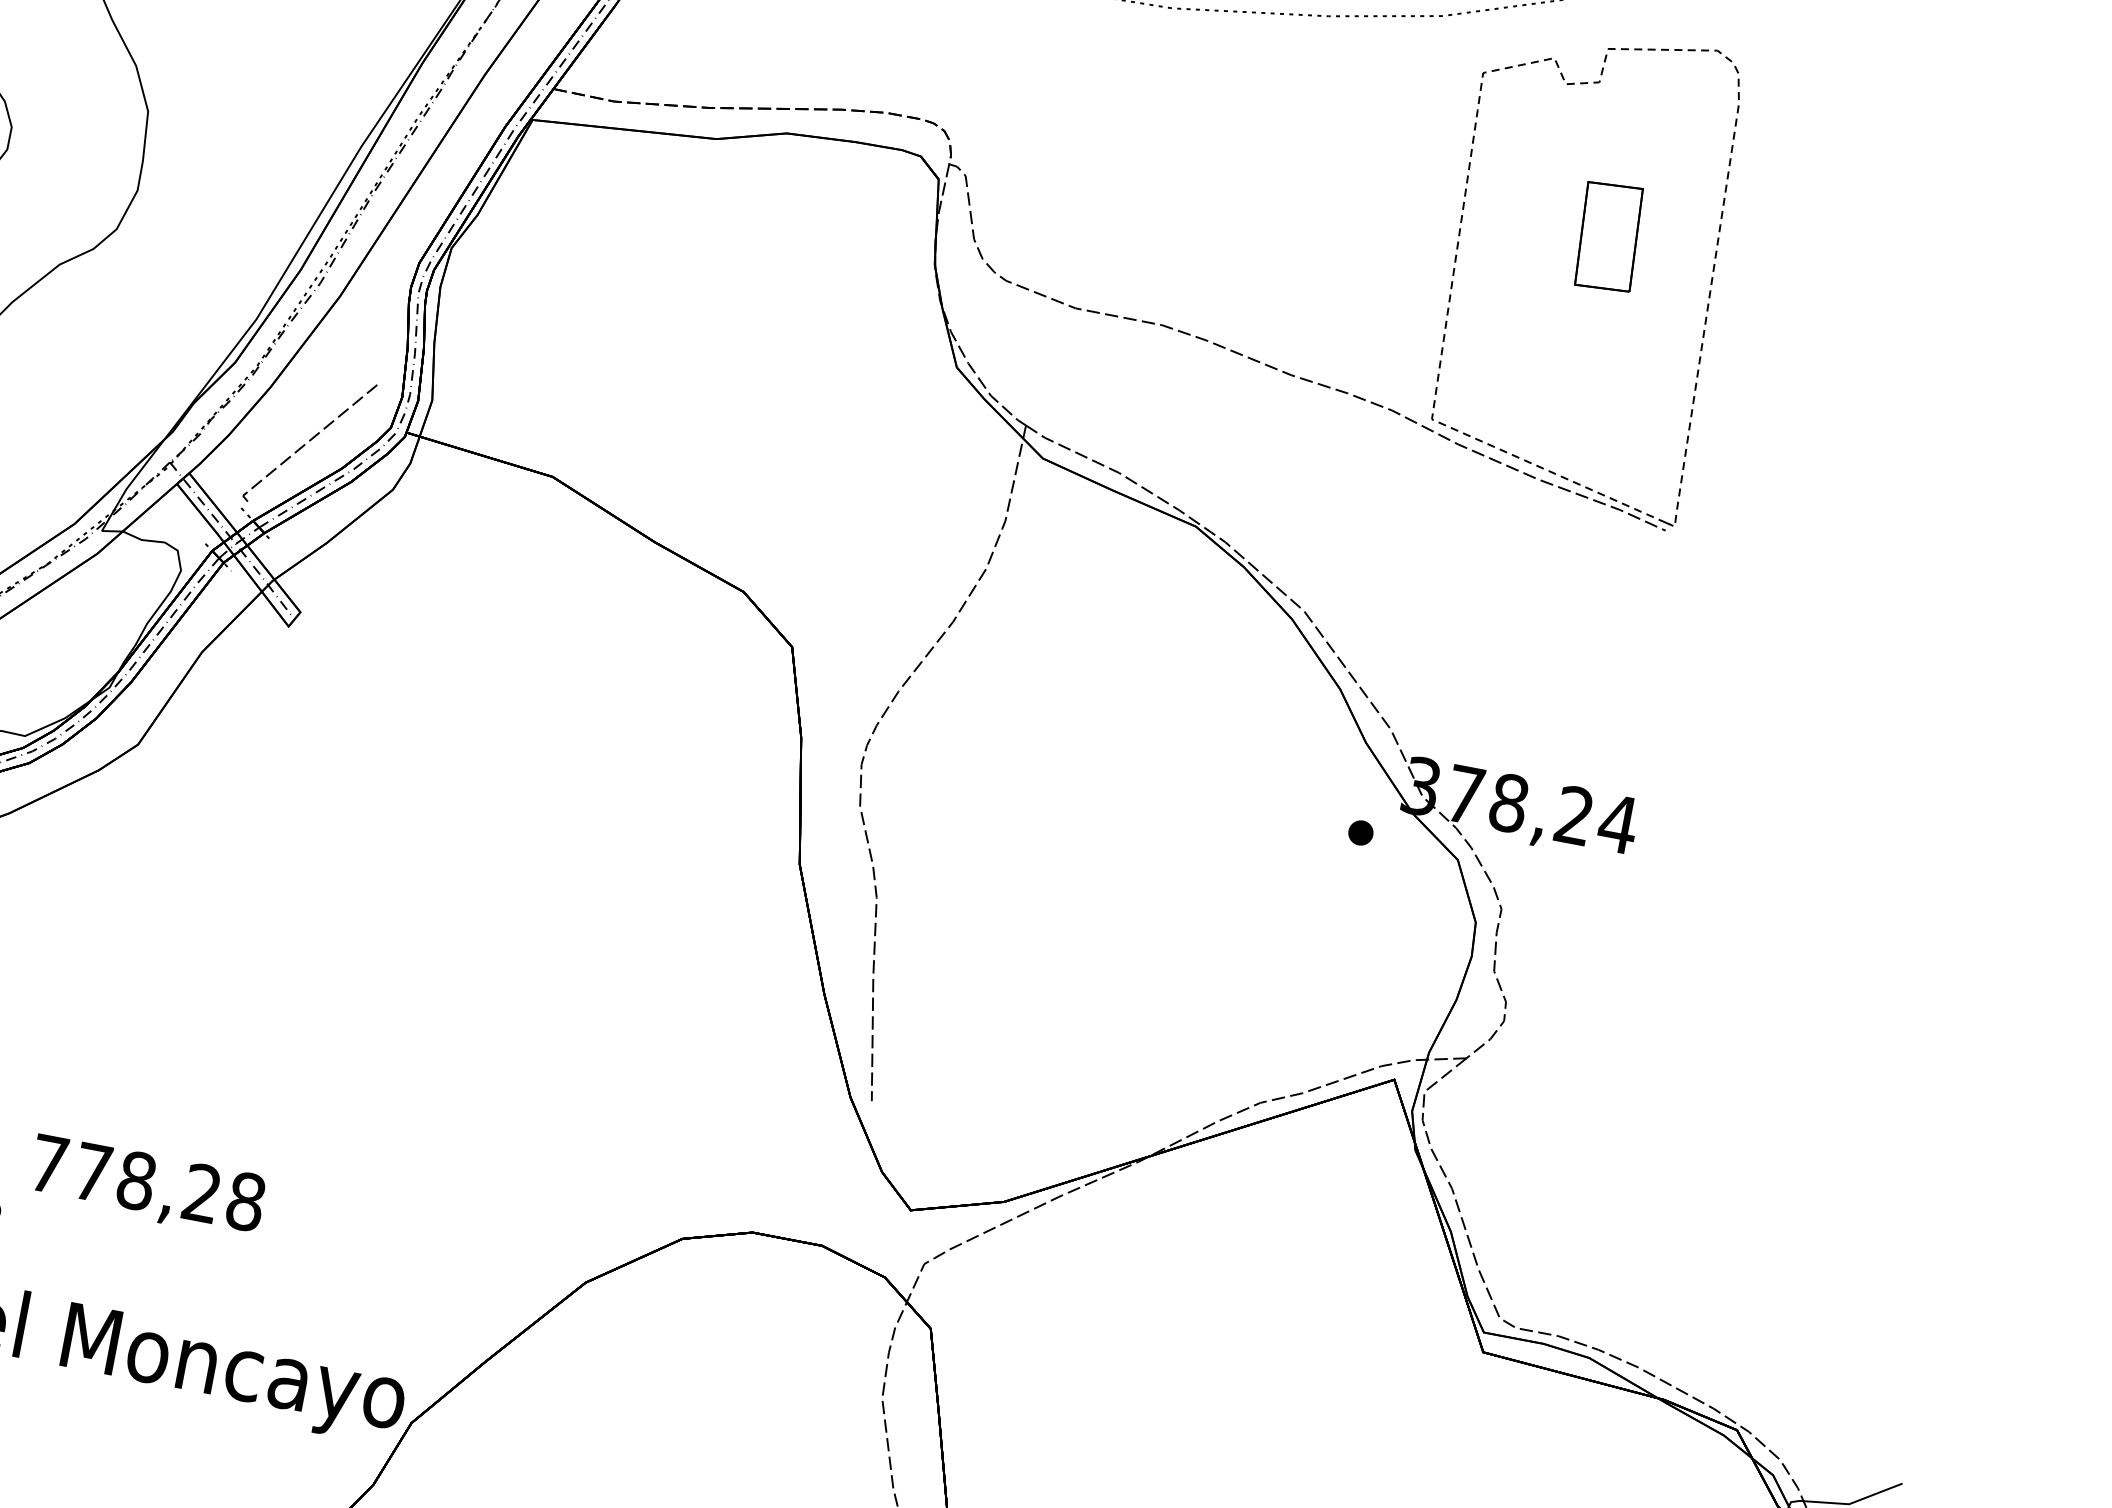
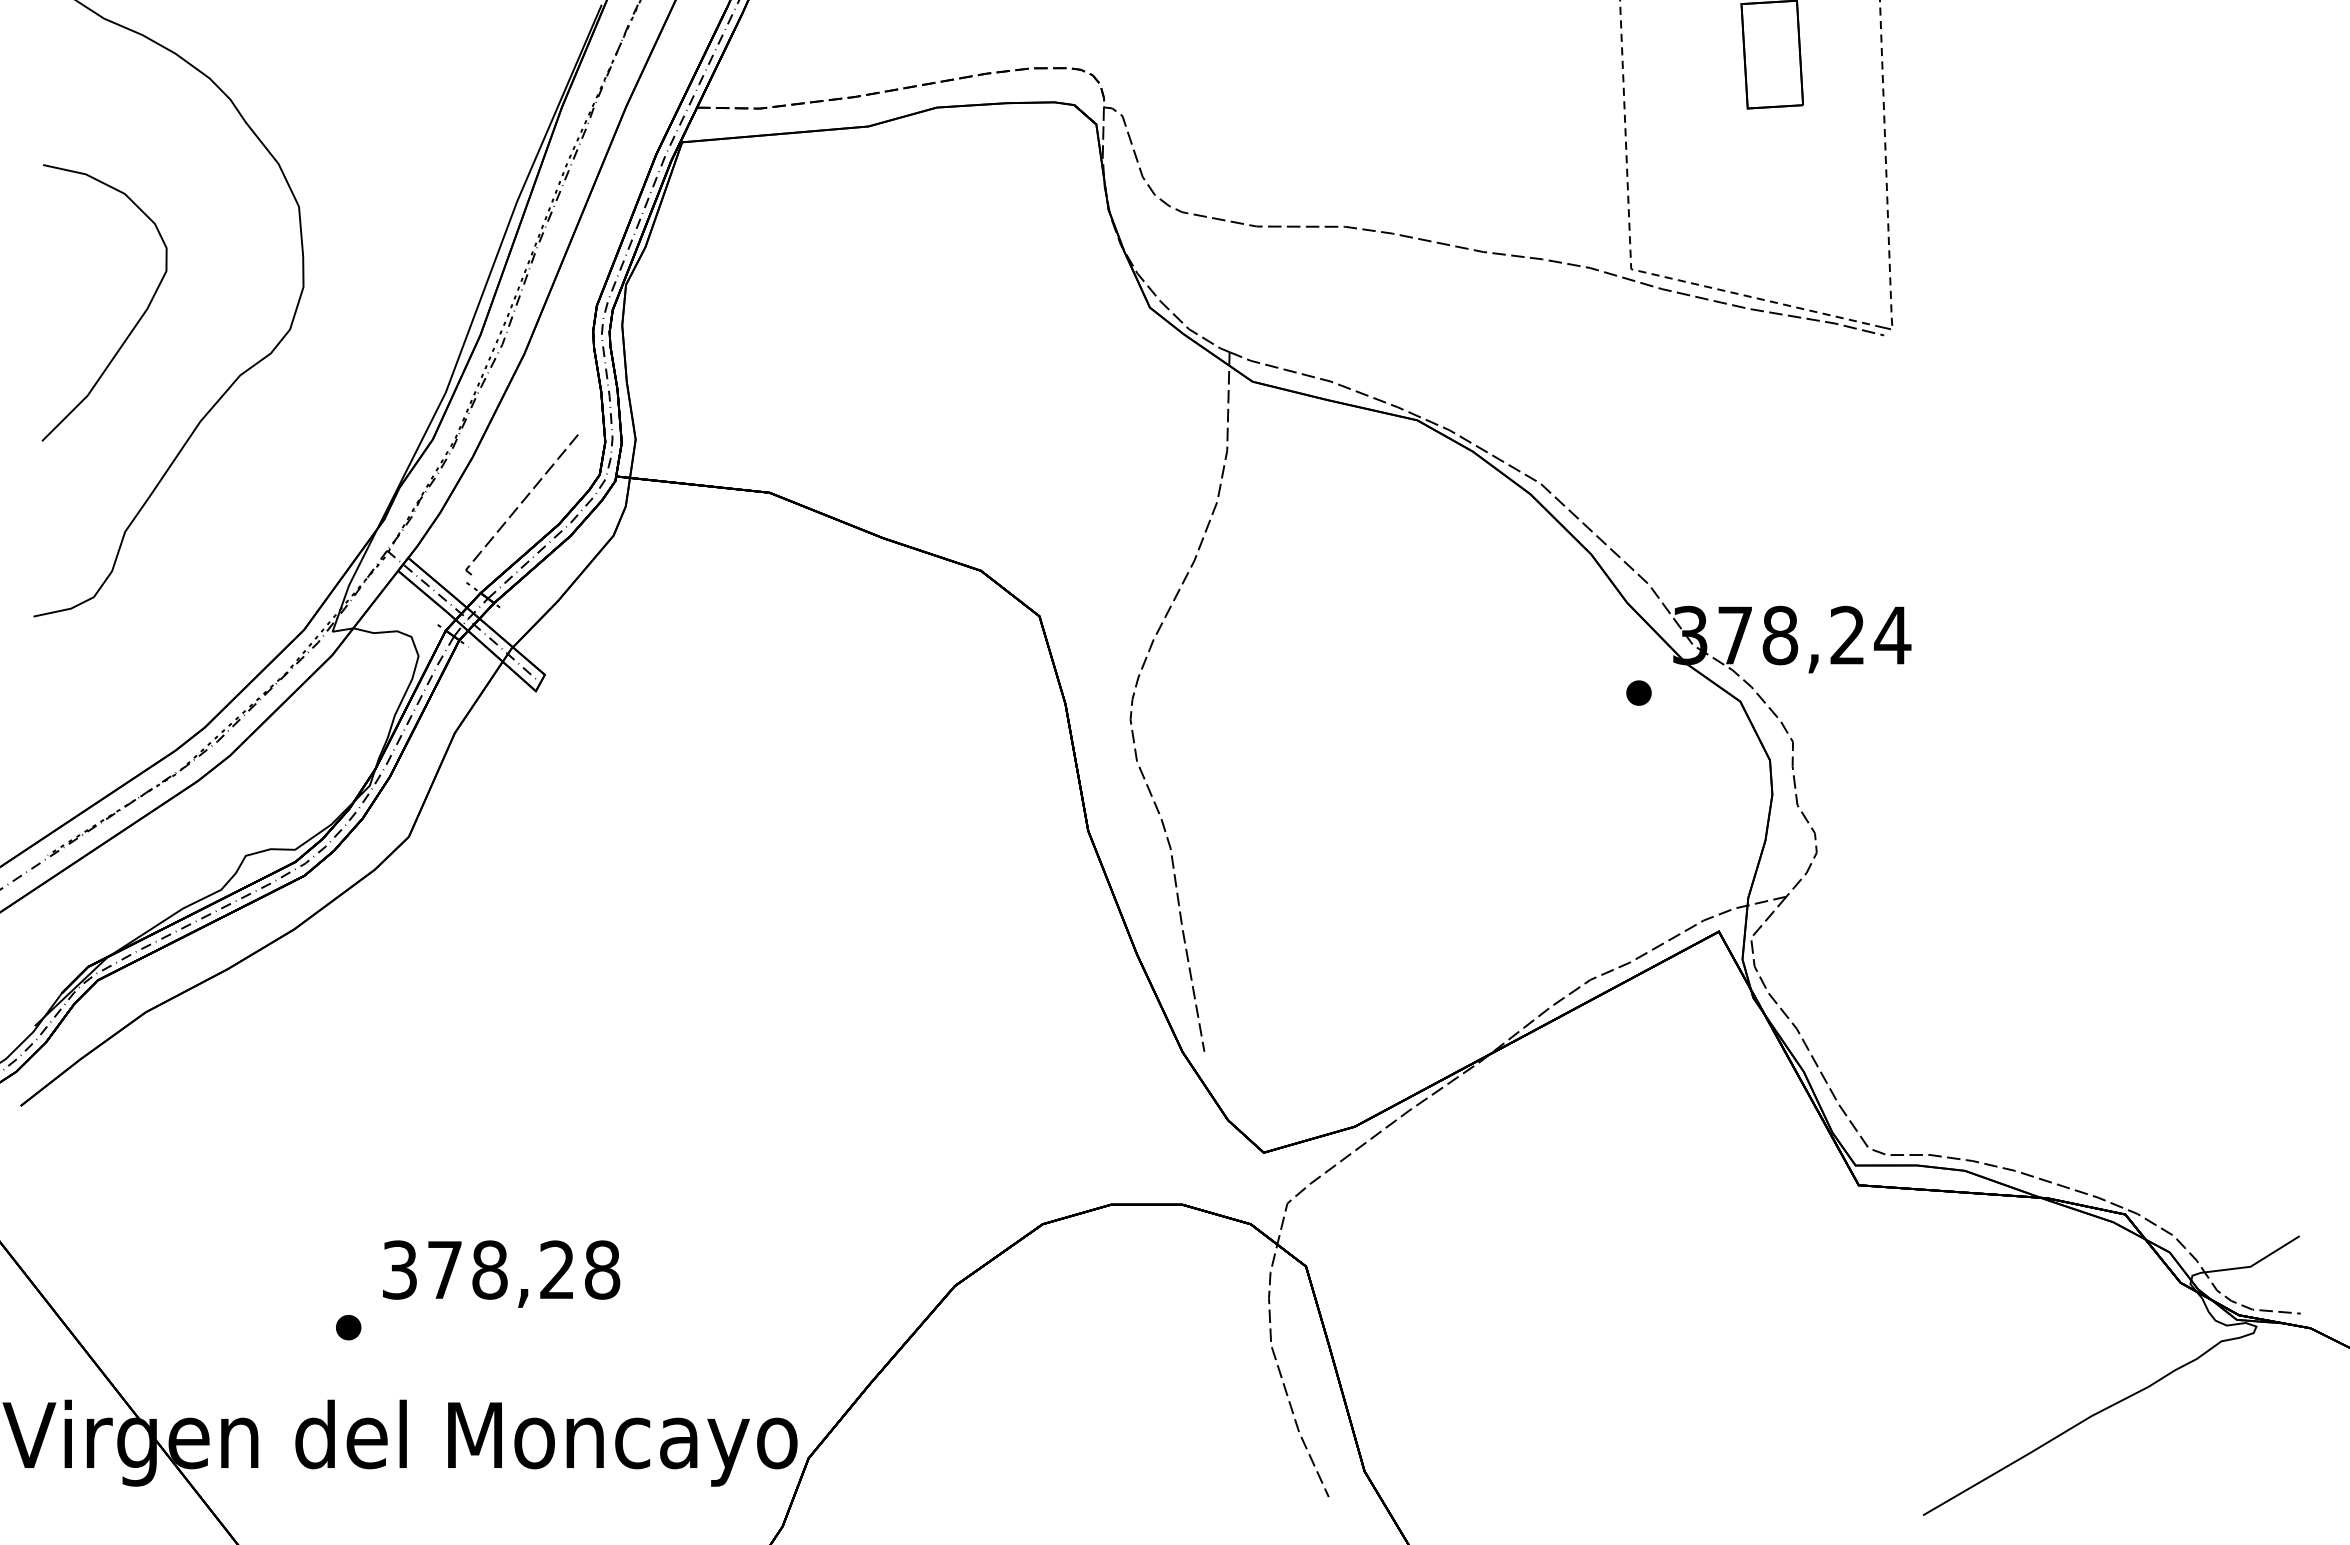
text: (48, 1163) -> (399, 1269), 778,28 -> 378,28

